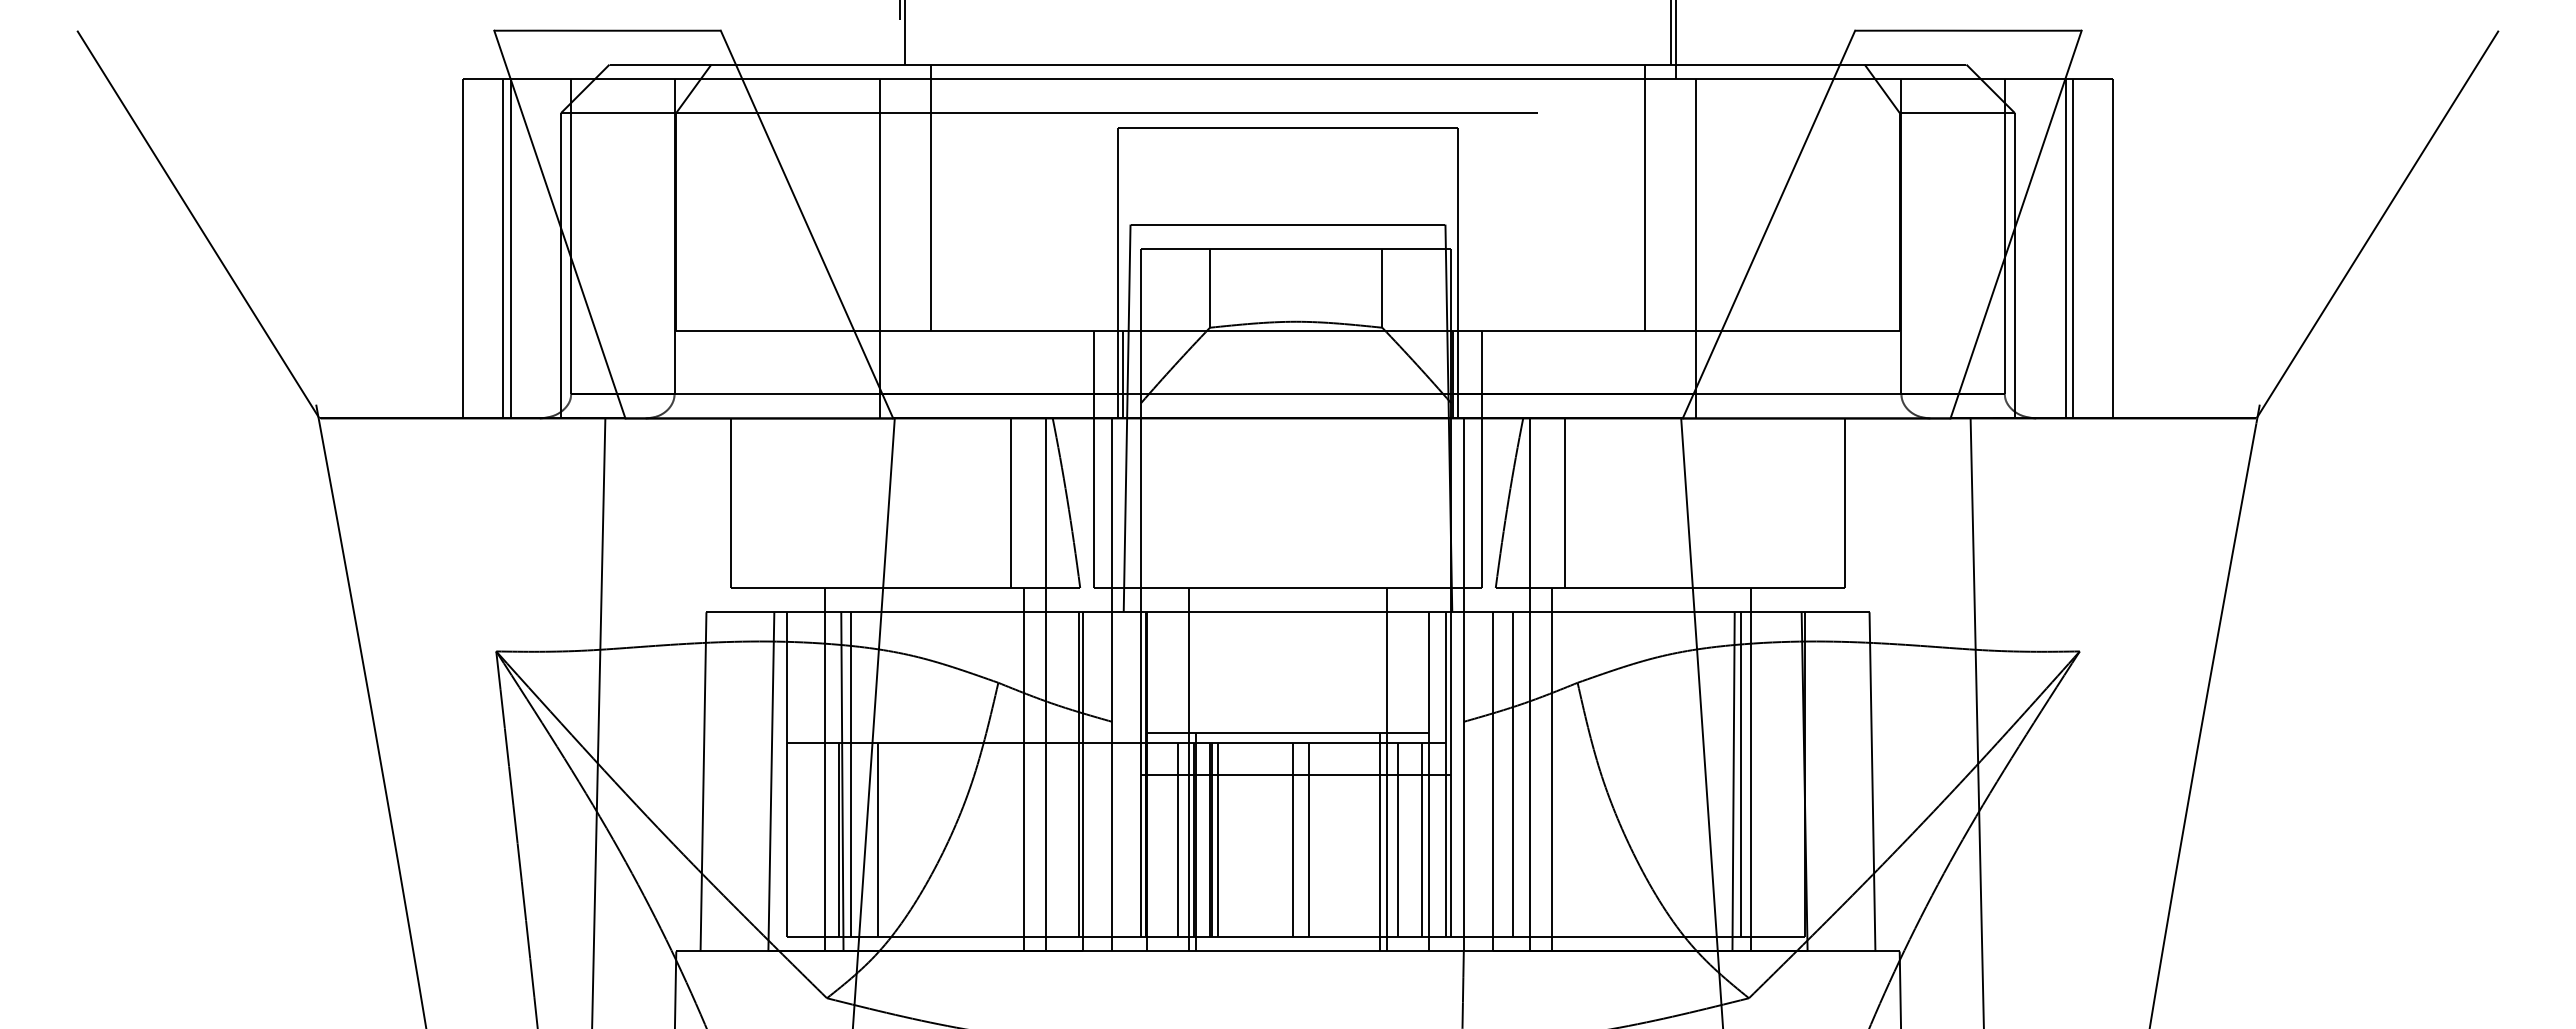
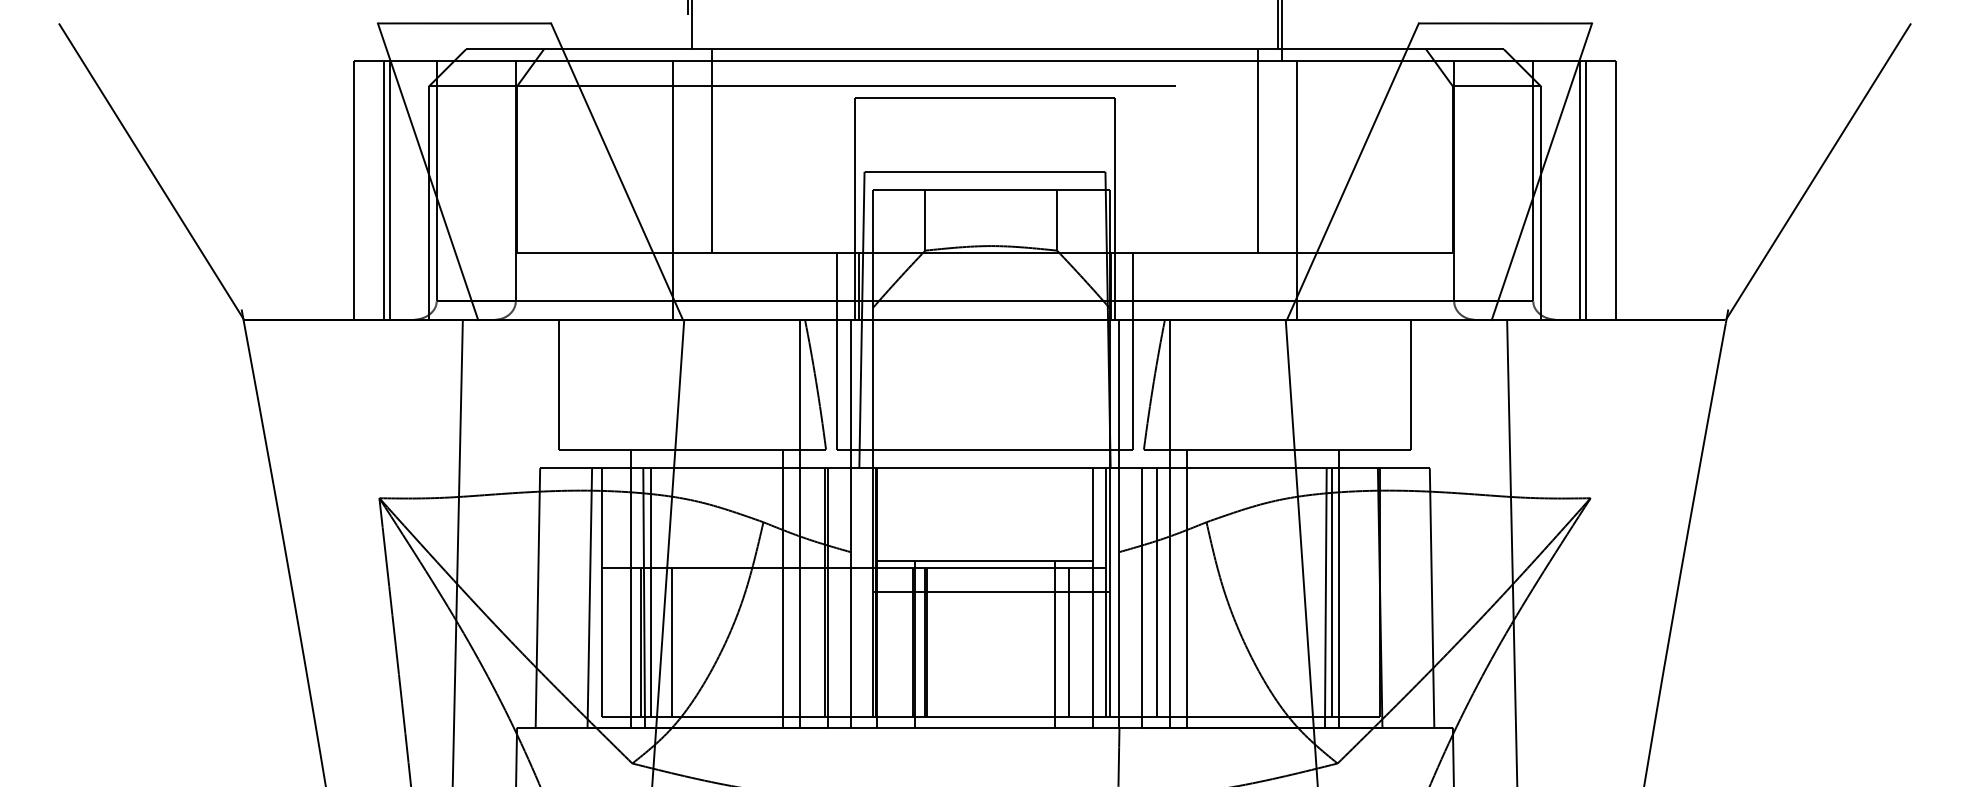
line: (1011, 503) -> (773, 385), removed
line: (1564, 503) -> (1196, 385), removed
line: (1188, 769) -> (908, 588), removed
line: (1387, 769) -> (1061, 588), removed
line: (1177, 839) -> (900, 642), removed
line: (1218, 839) -> (931, 642), removed
line: (1292, 839) -> (988, 642), removed
line: (1308, 839) -> (1000, 642), removed
line: (1422, 839) -> (1087, 642), removed

